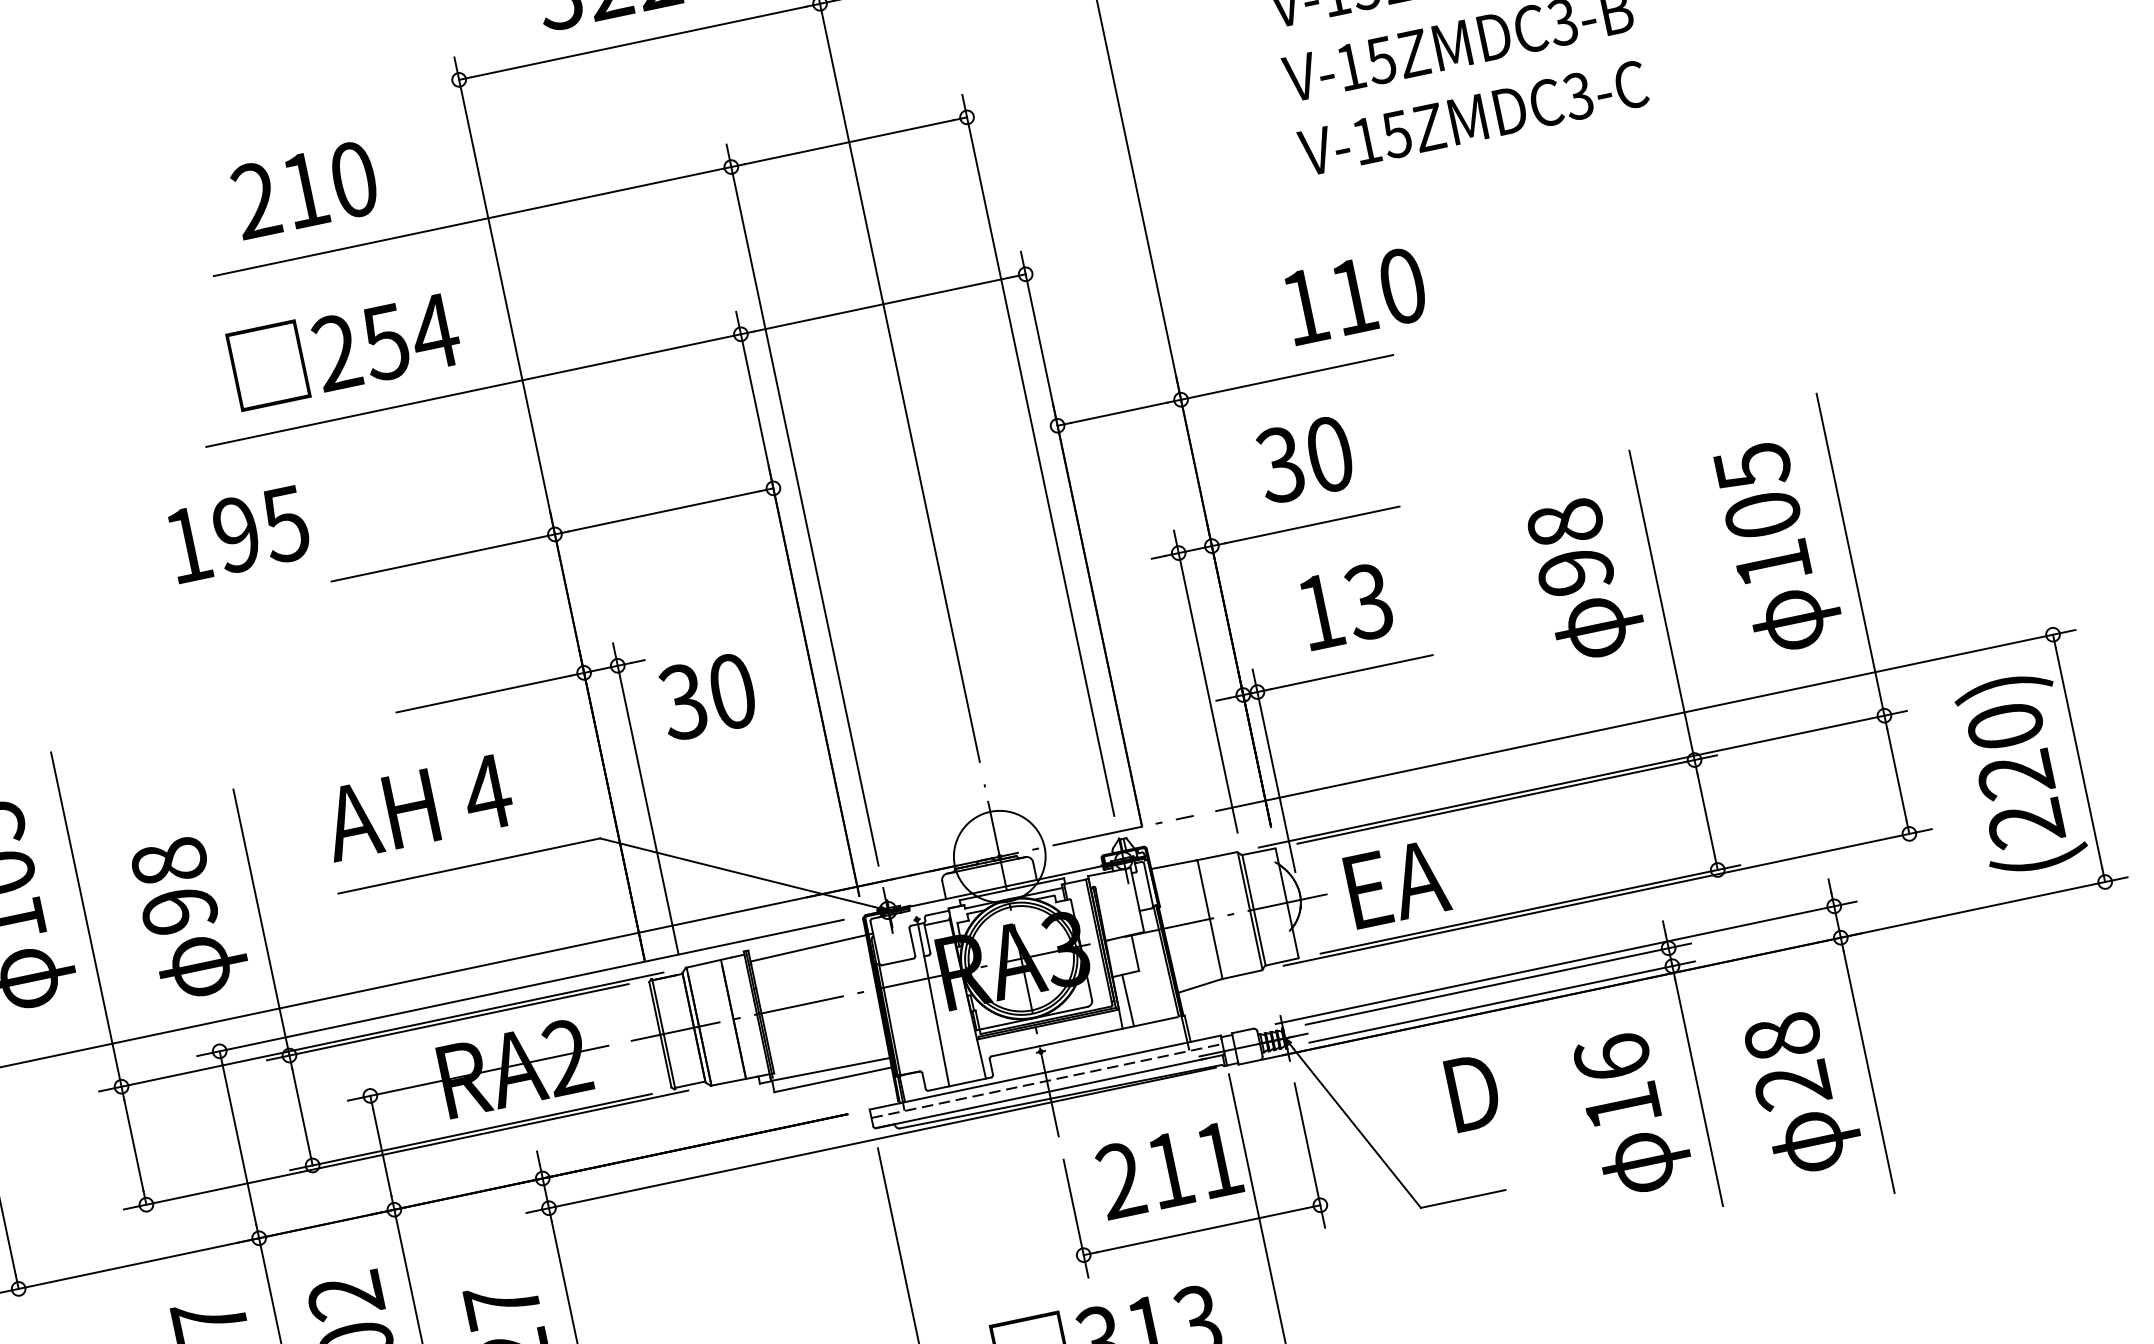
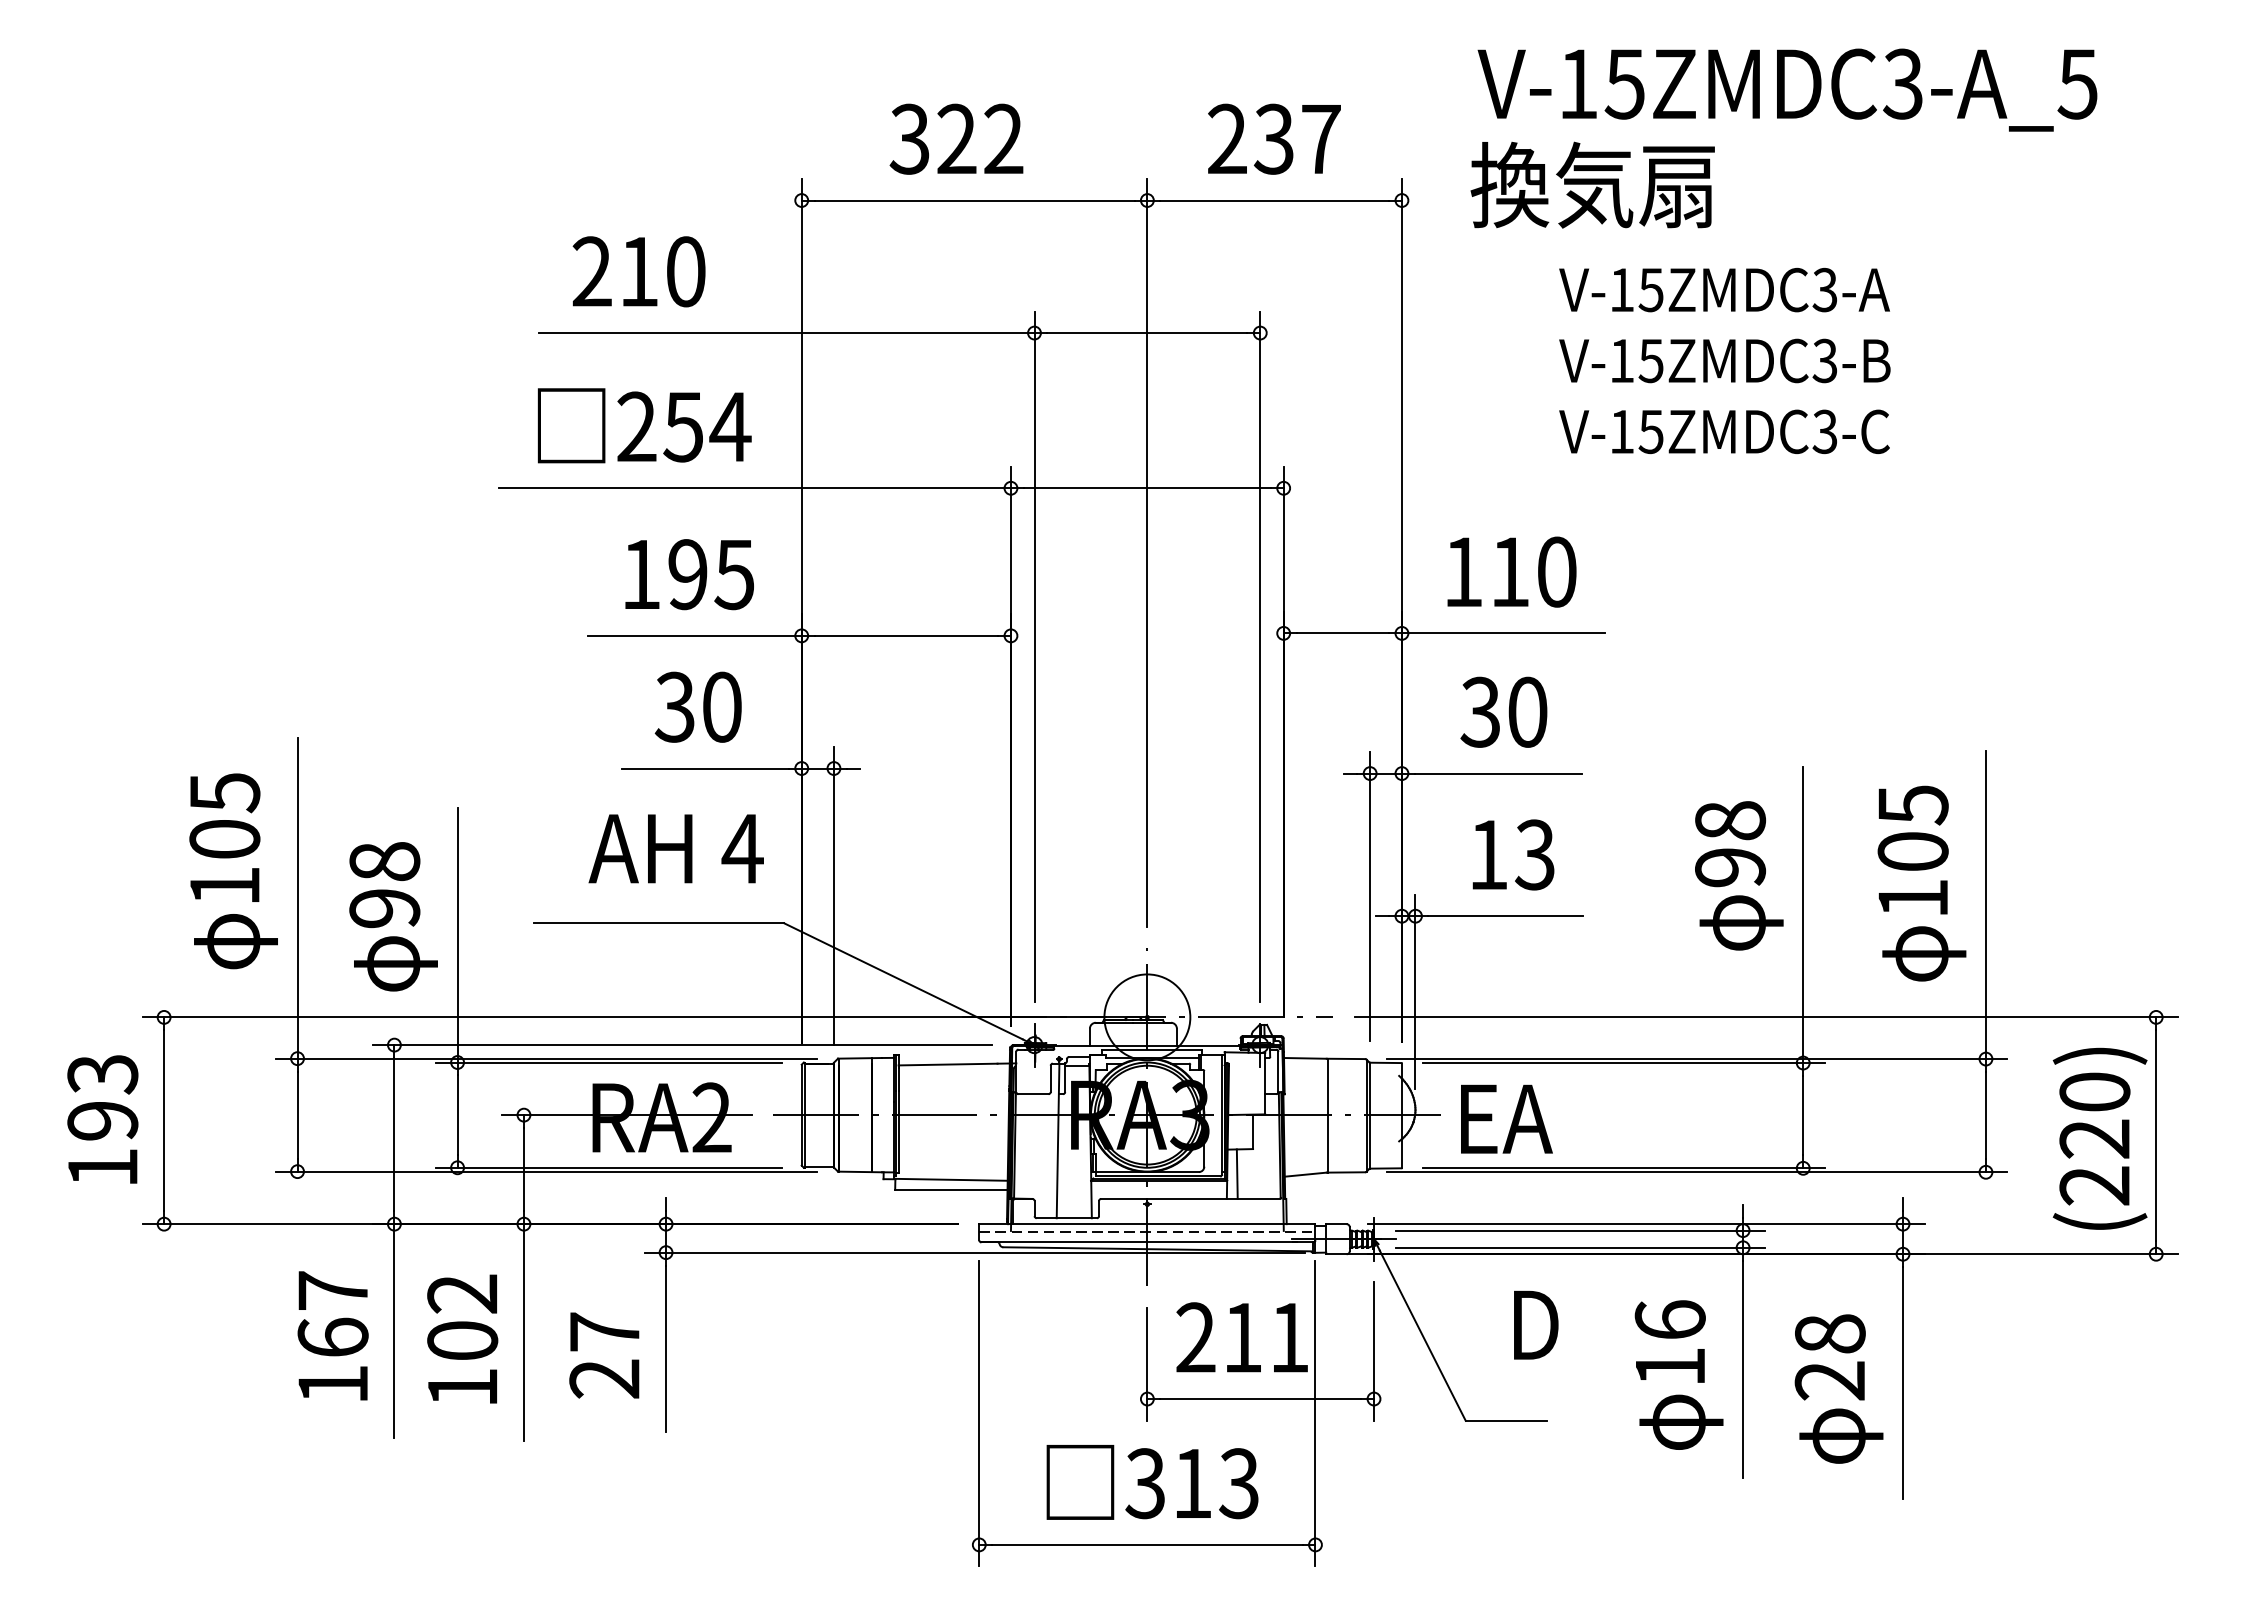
text: (1354, 295) -> (1511, 571), moved
text: (238, 534) -> (689, 574), moved
text: (706, 696) -> (697, 706), moved
text: (417, 807) -> (675, 848), moved

